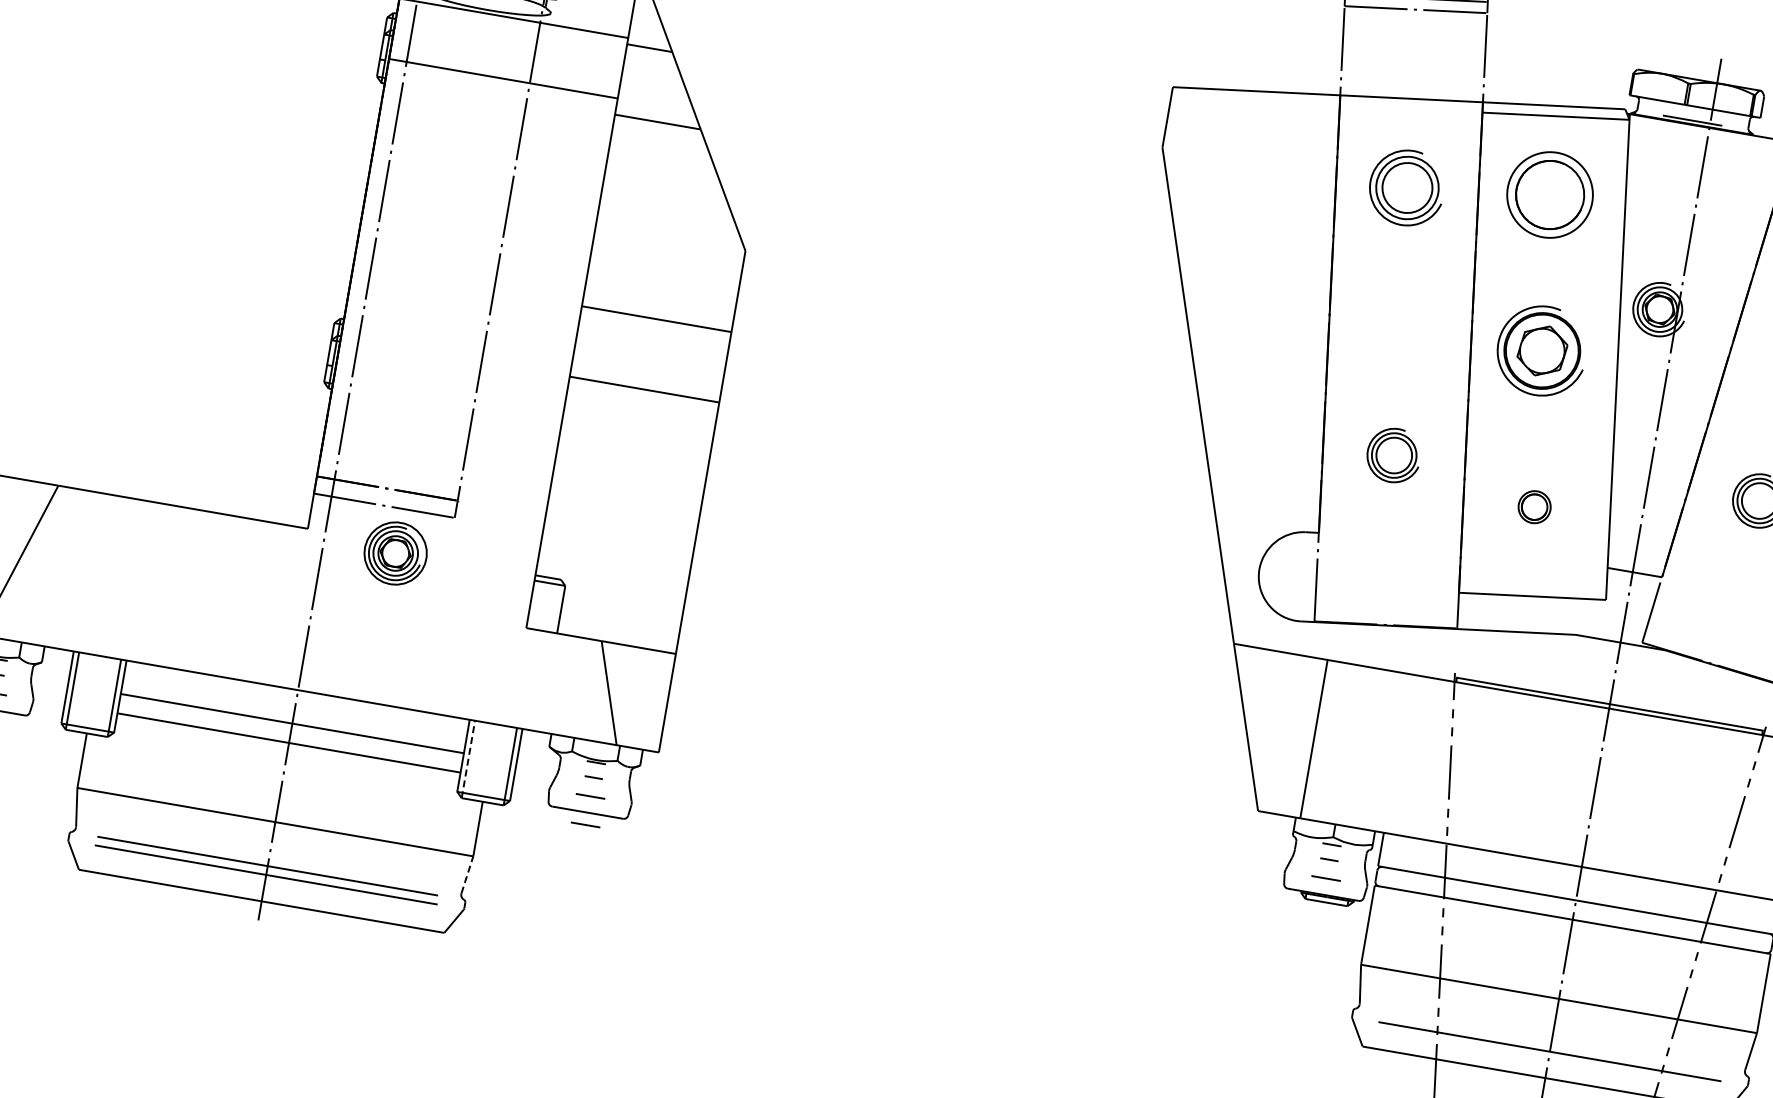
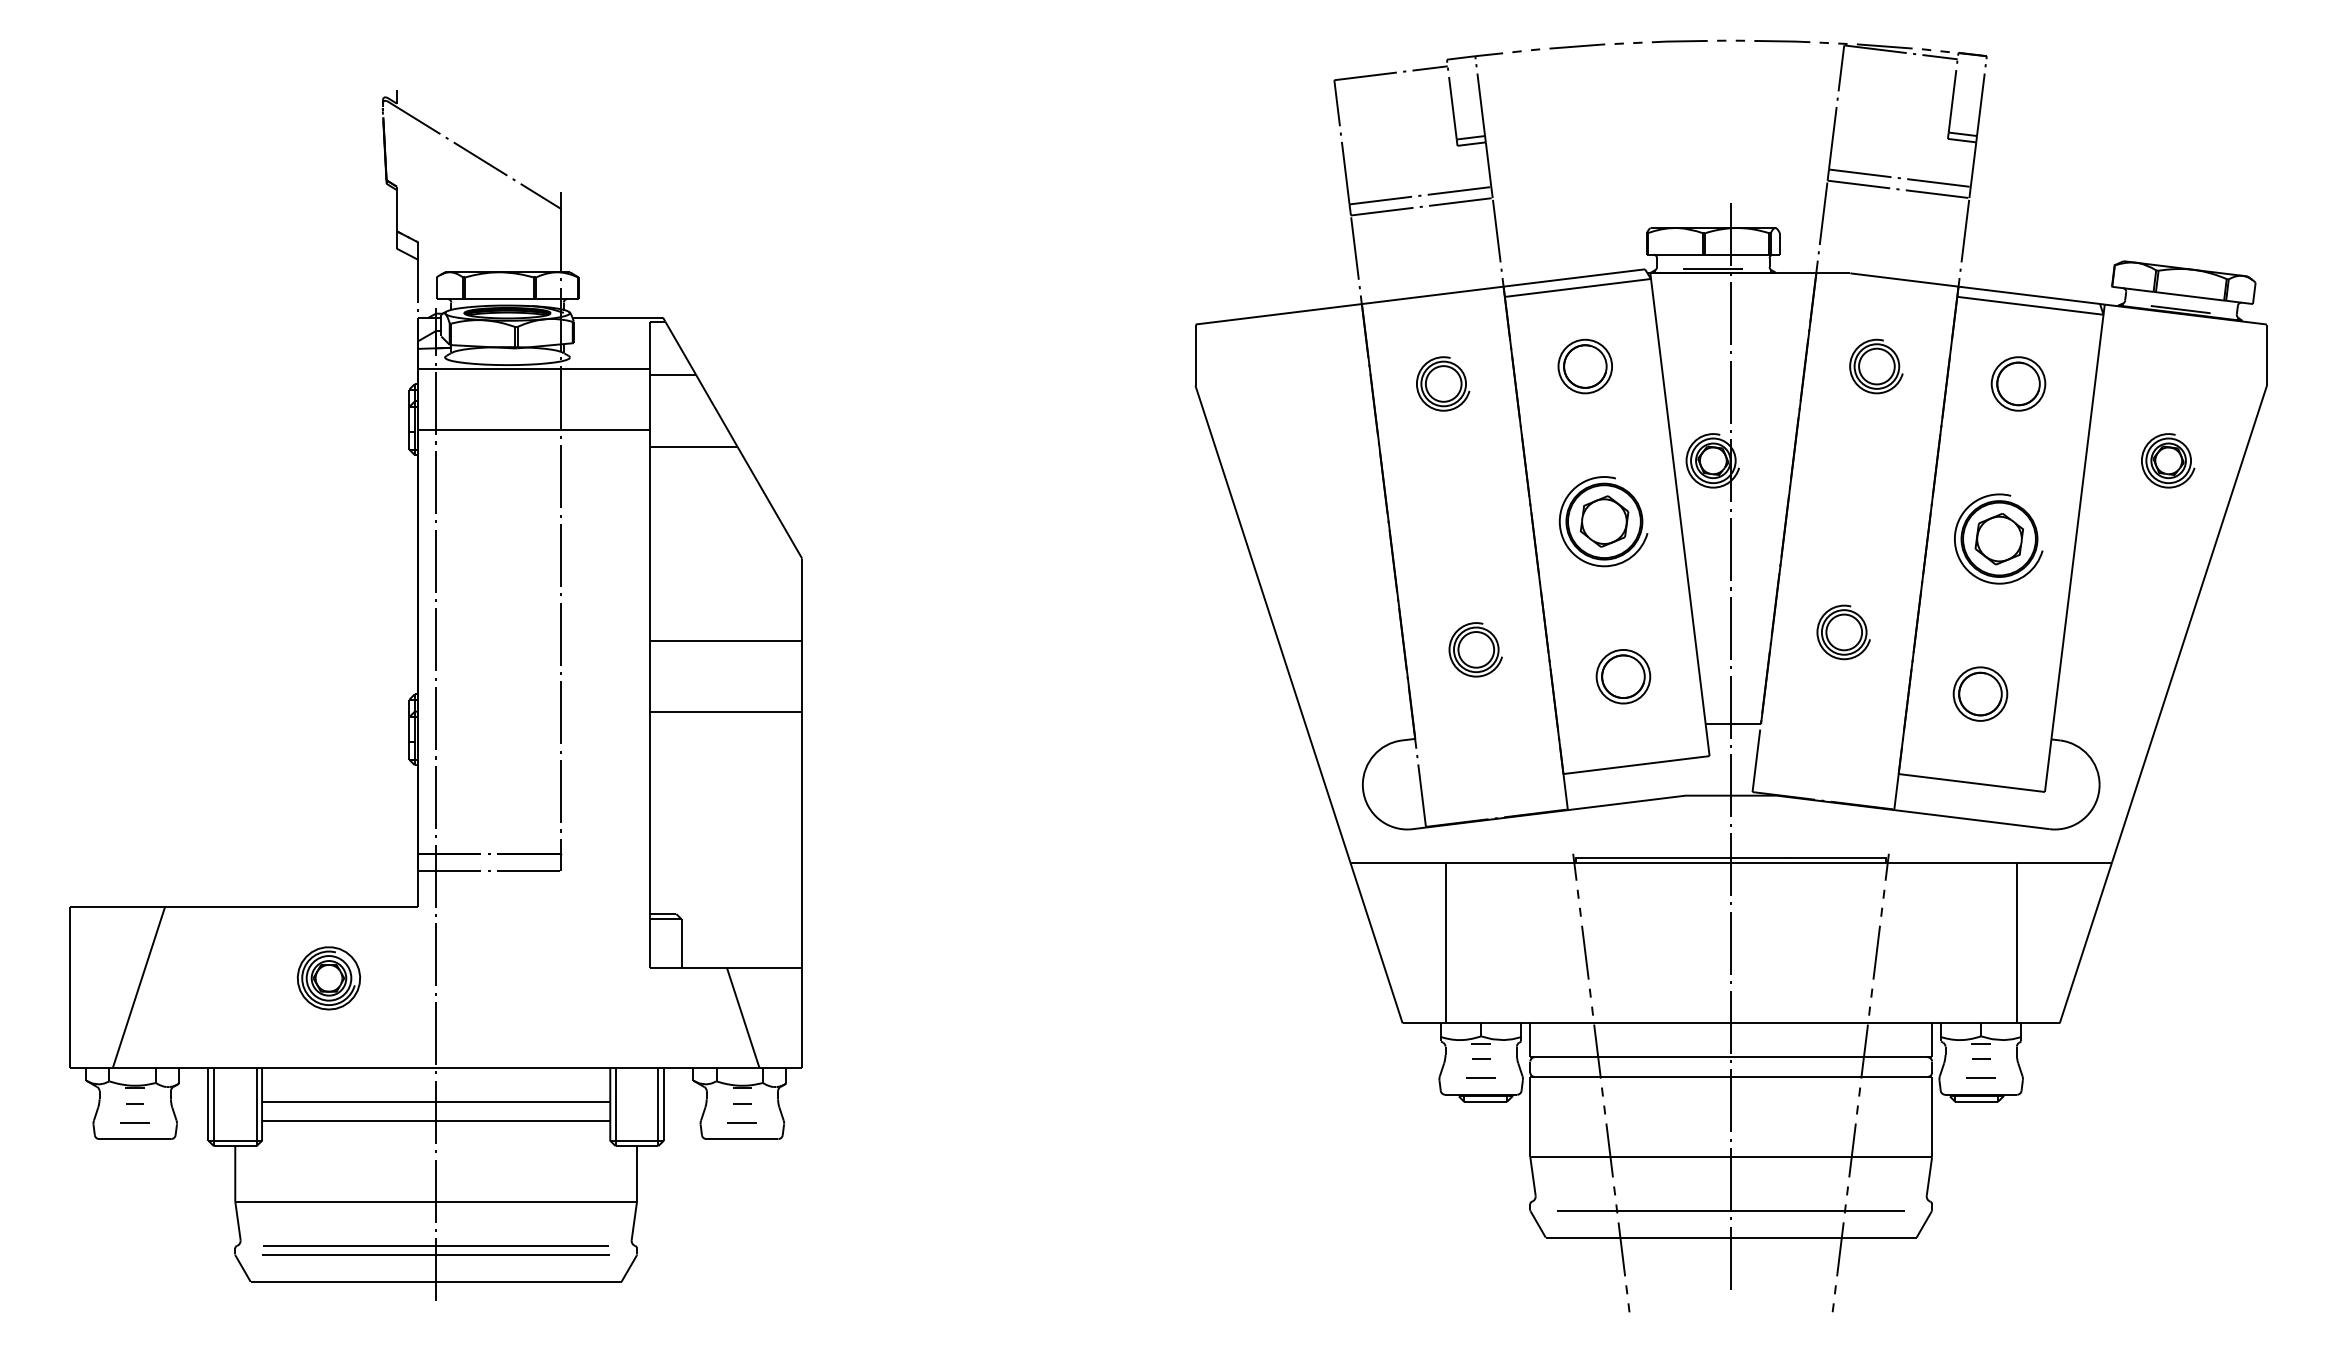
part: (1407, 187) -> (1443, 383), size x0.71
part: (1549, 194) -> (1584, 366), size x0.62
part: (1534, 506) -> (1623, 676), size x1.67
part: (395, 553) -> (328, 978), moved
line: (468, 759) -> (615, 1106), dashed -> solid
line: (584, 824) -> (741, 1151), removed
line: (467, 874) -> (634, 1220), dashed -> solid

